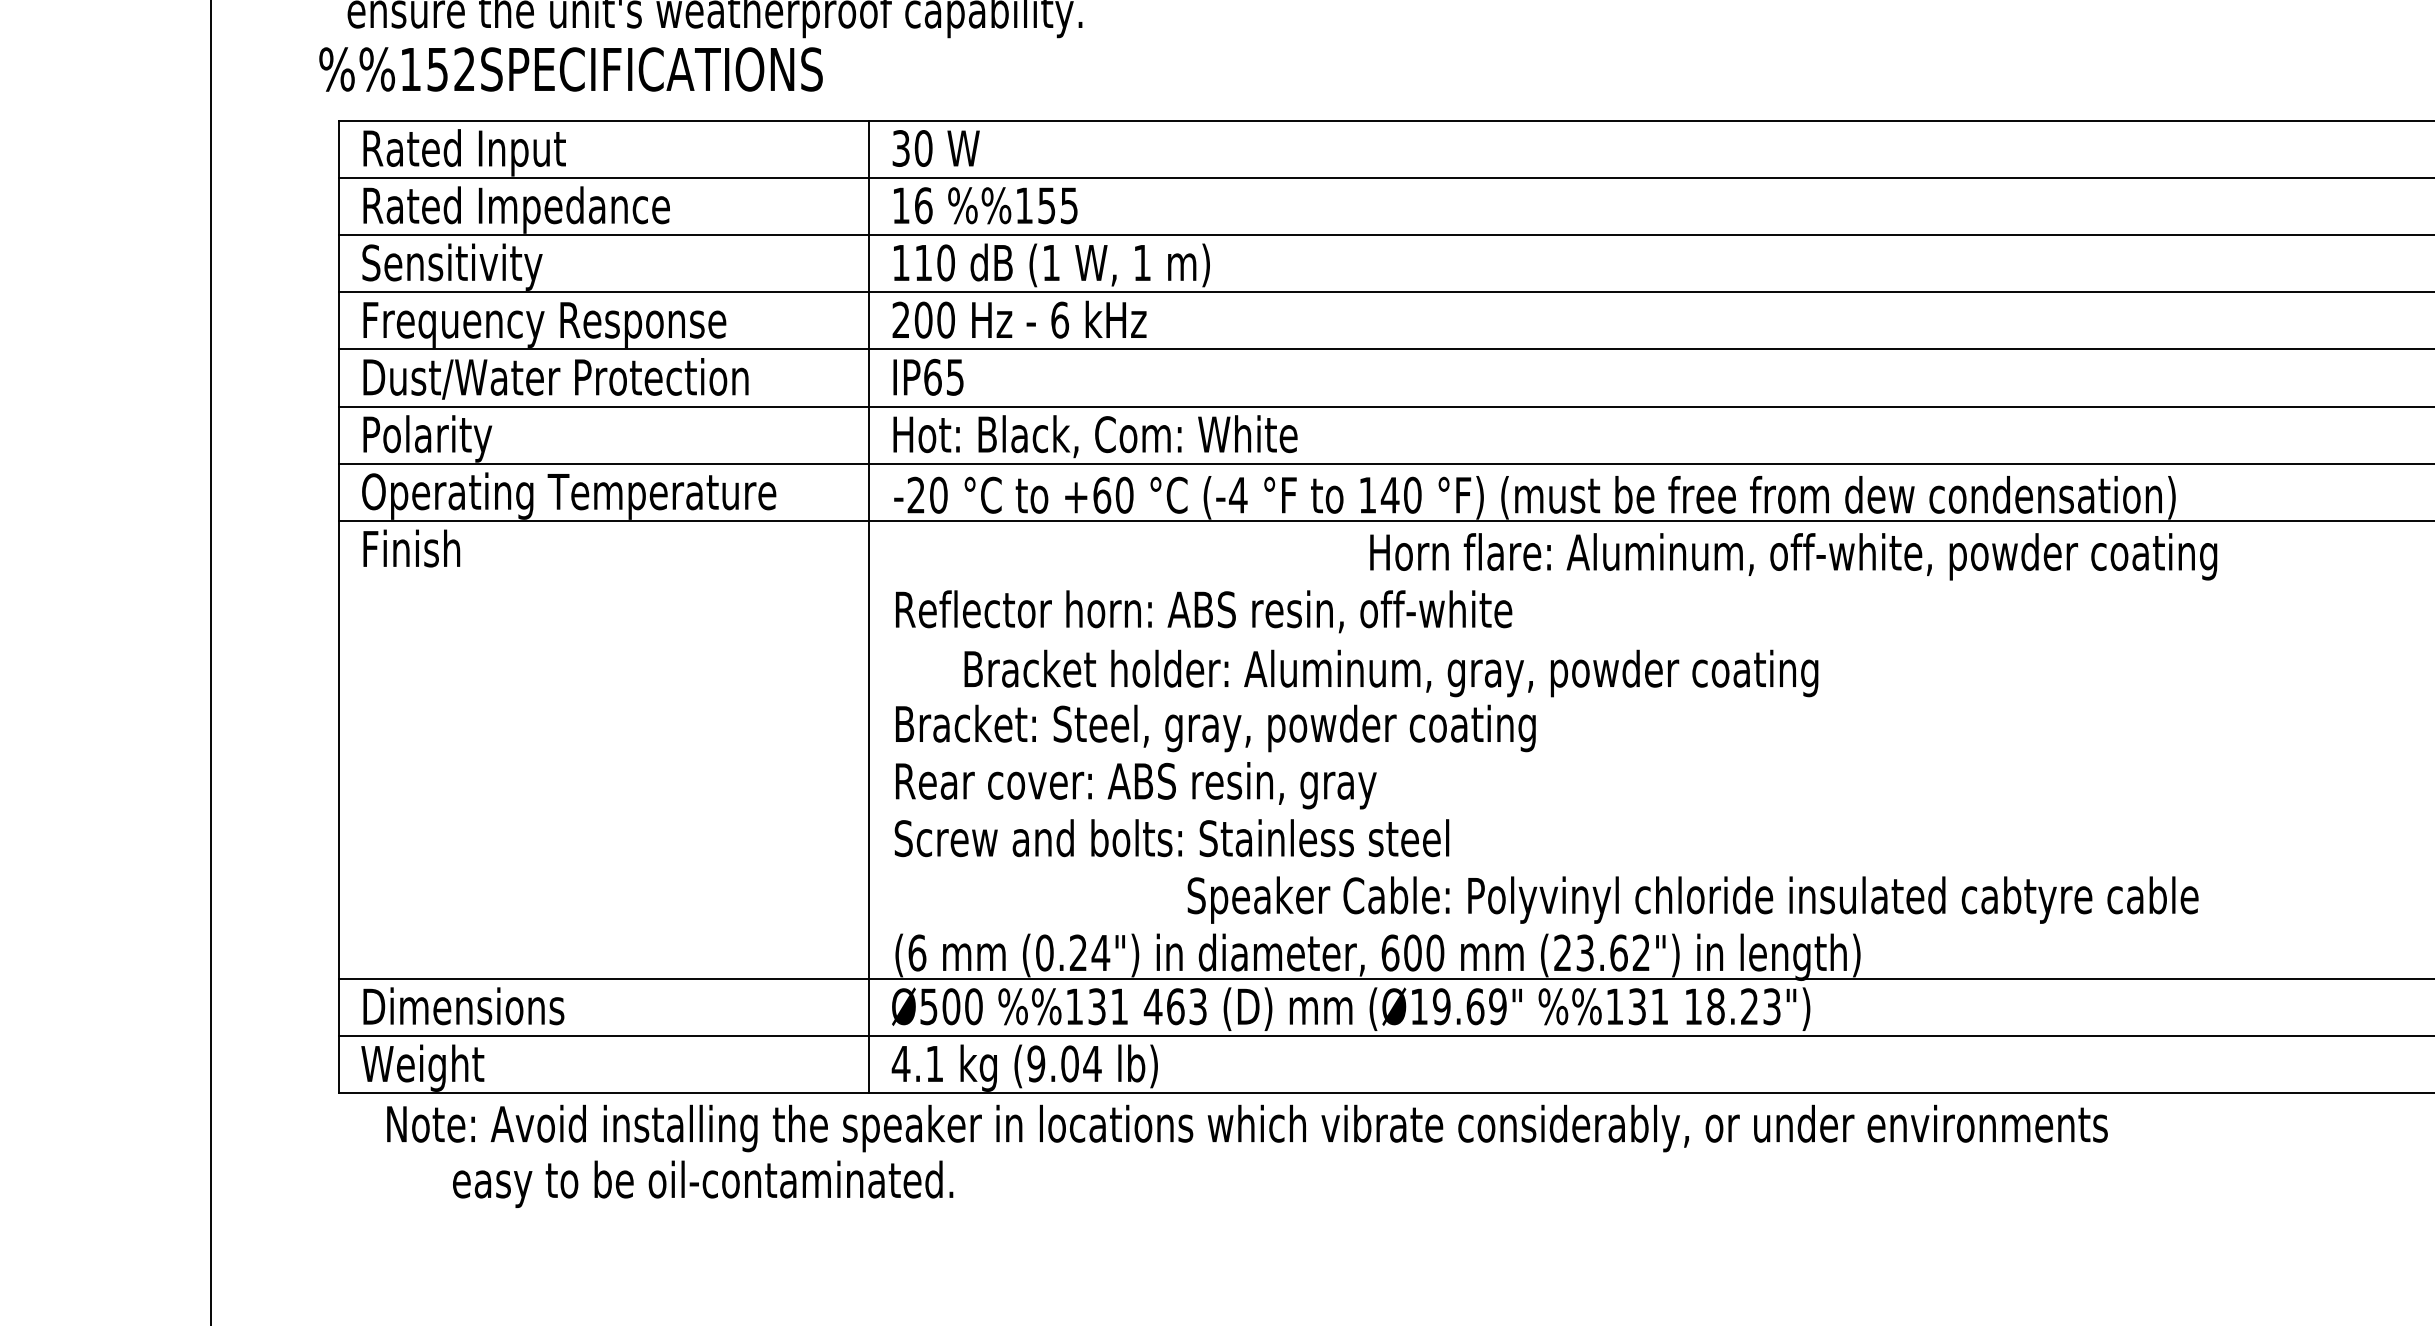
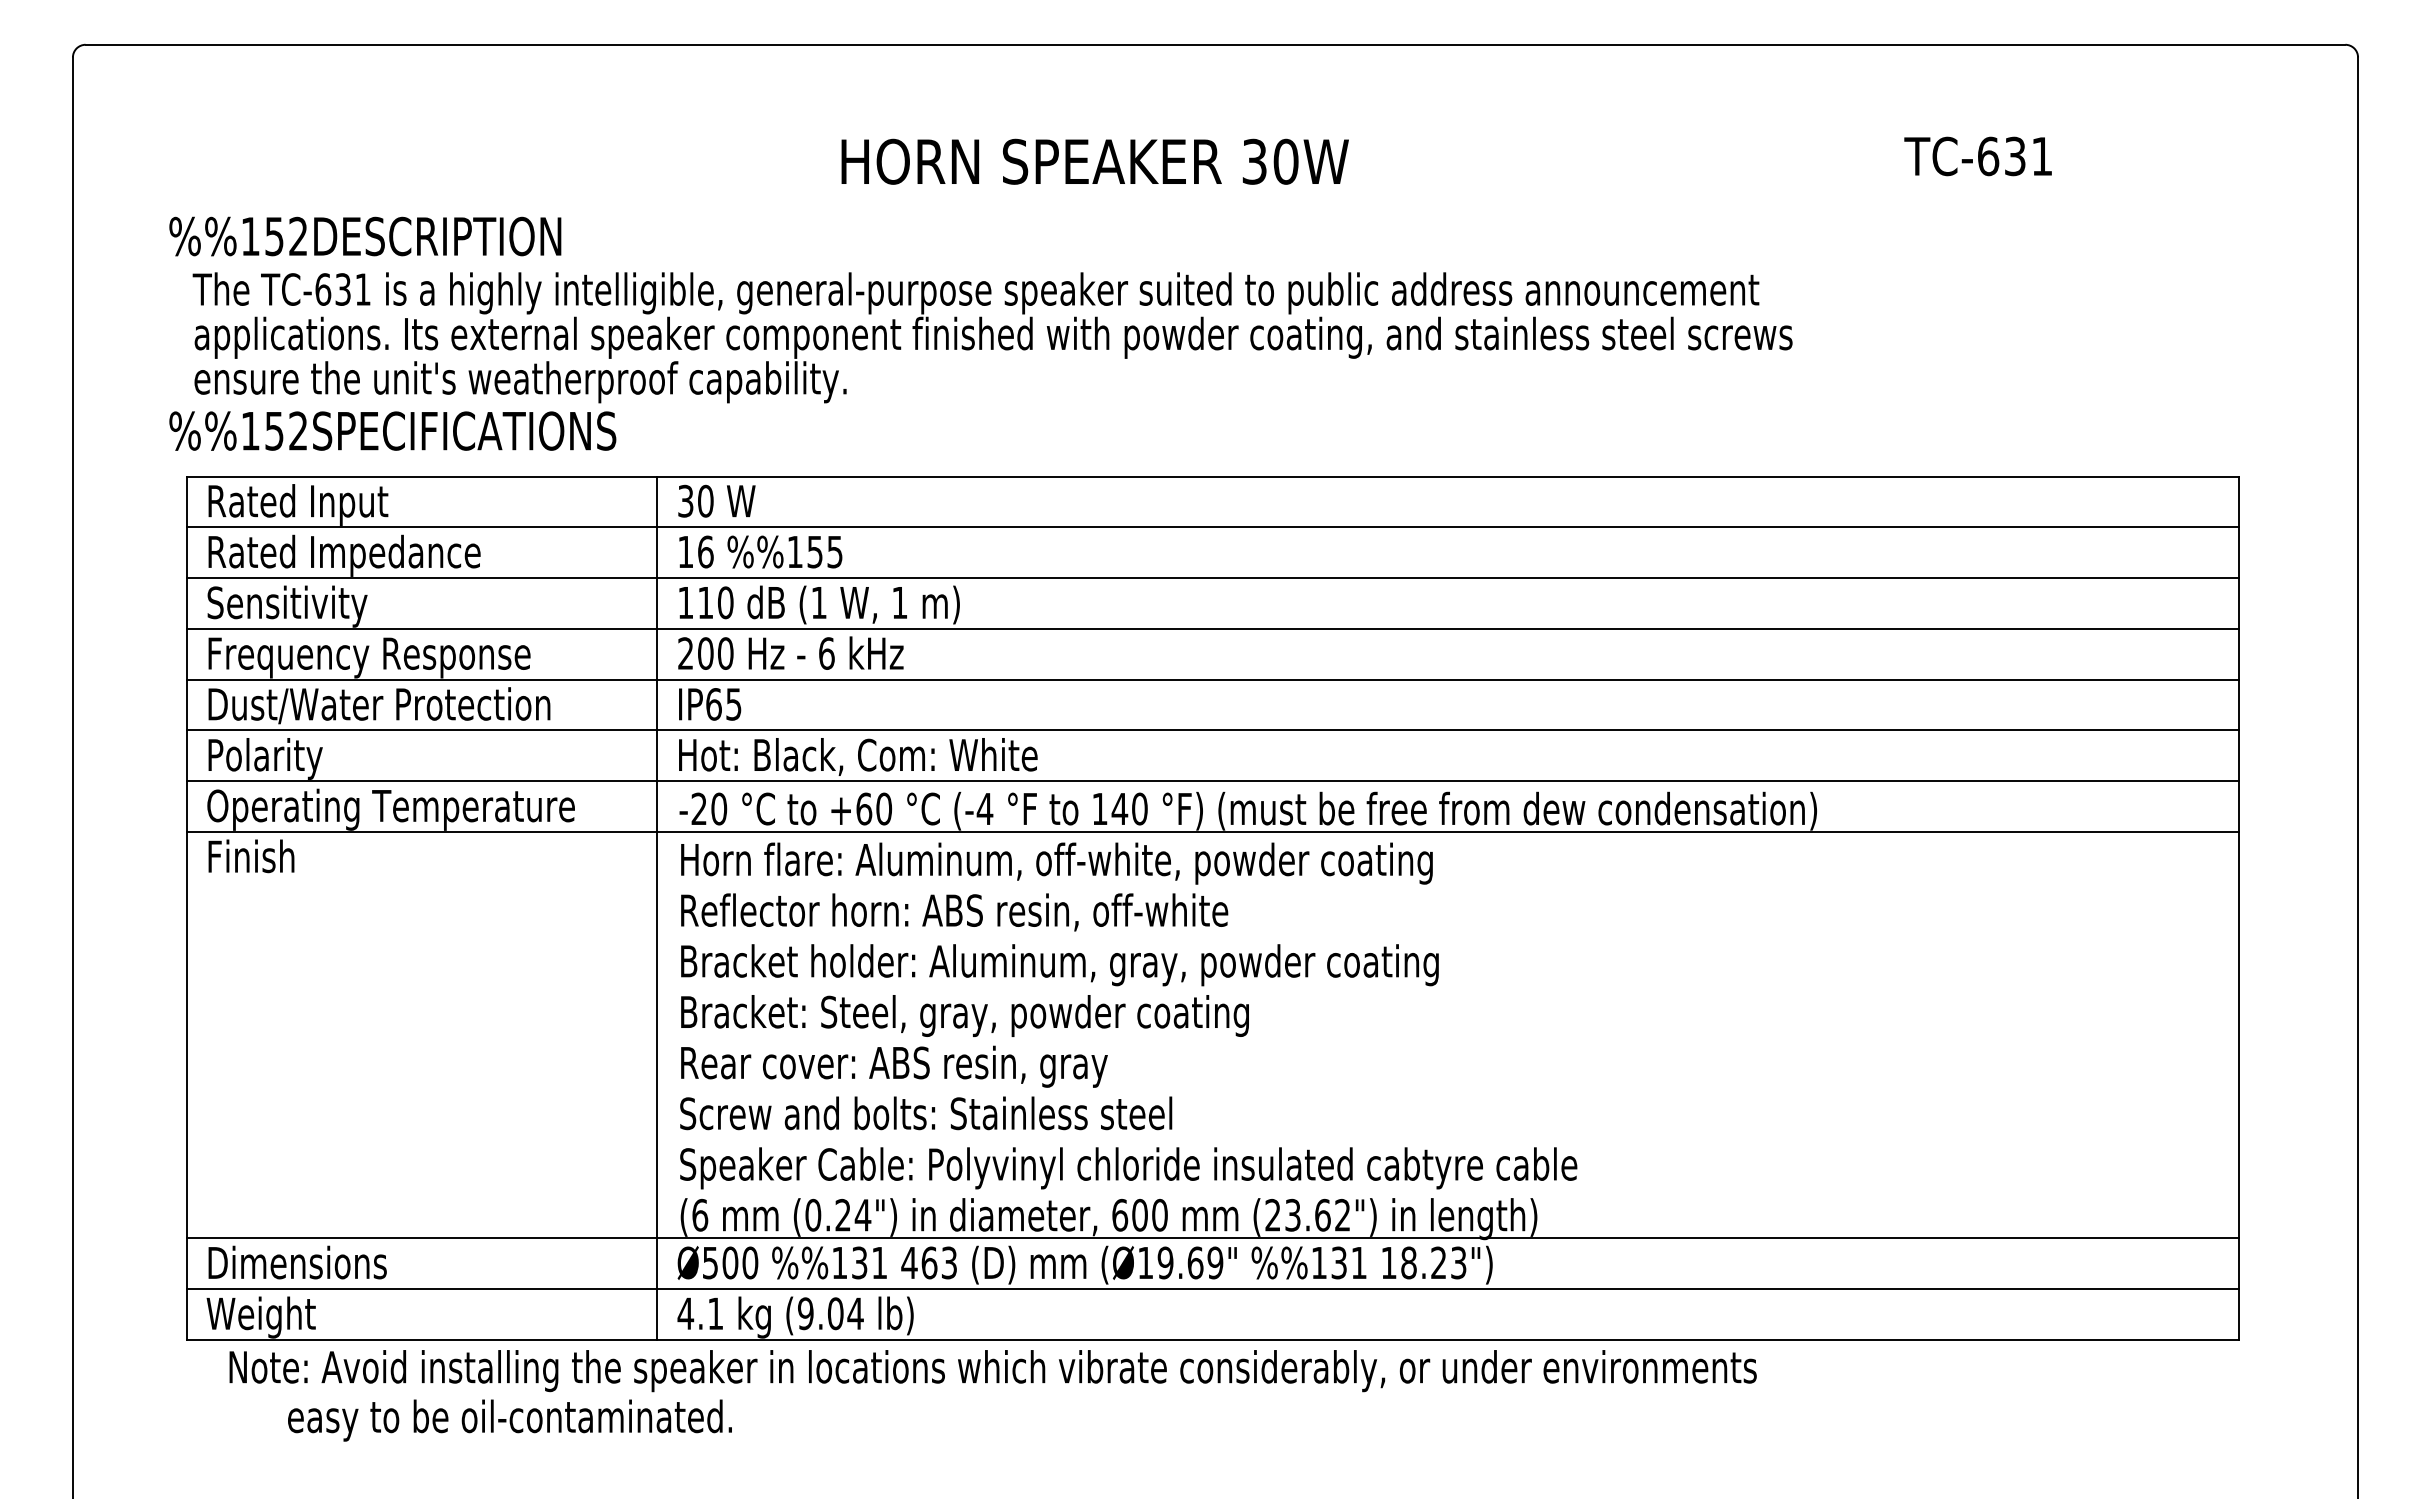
text: (1793, 556) -> (1056, 863), moved
text: (1390, 673) -> (1059, 965), moved
text: (1692, 900) -> (1128, 1168), moved

